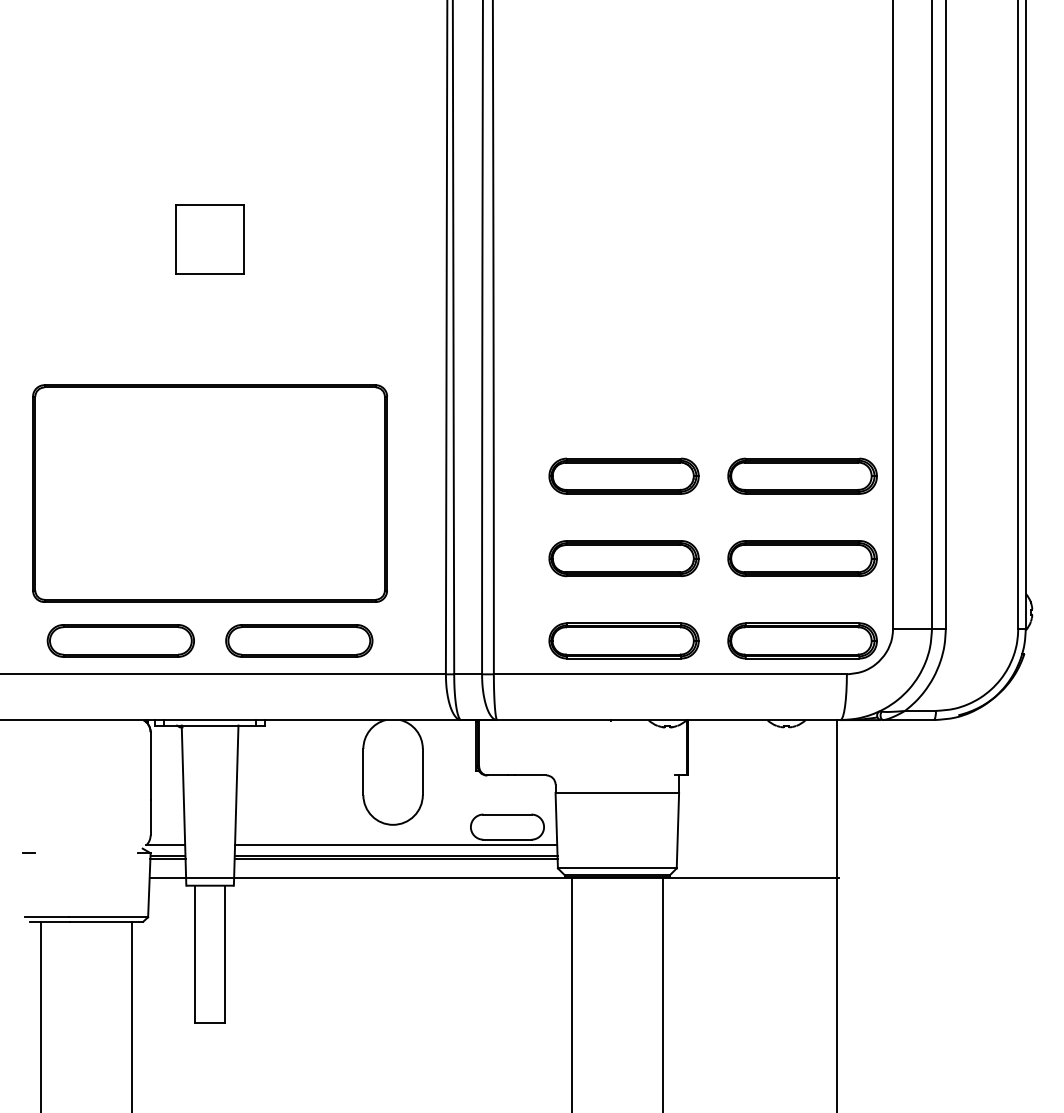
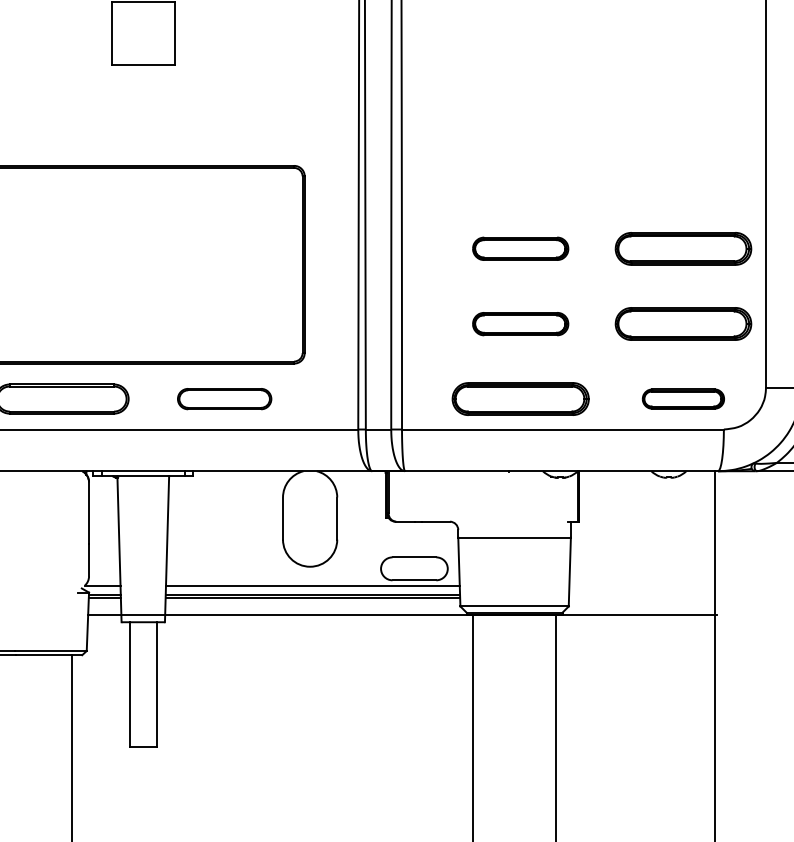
part: (623, 475) -> (520, 248), size x0.7
part: (623, 558) -> (520, 323), size x0.7
part: (299, 640) -> (224, 398), size x0.7
part: (802, 640) -> (683, 398), size x0.6

